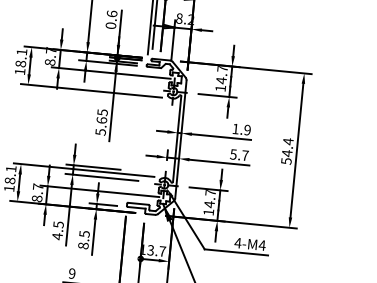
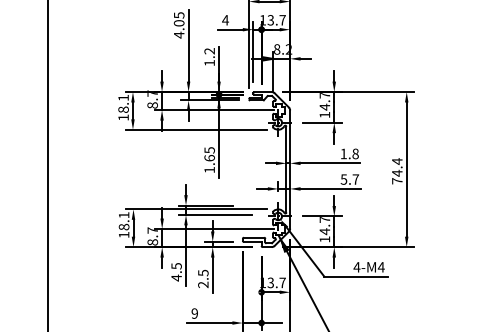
text: (111, 20) -> (209, 57), 0.6 -> 1.2
text: (247, 129) -> (355, 153), 1.9 -> 1.8
text: (100, 131) -> (209, 169), 5.65 -> 1.65
text: (286, 161) -> (397, 181), 54.4 -> 74.4
text: (83, 245) -> (203, 284), 8.5 -> 2.5

